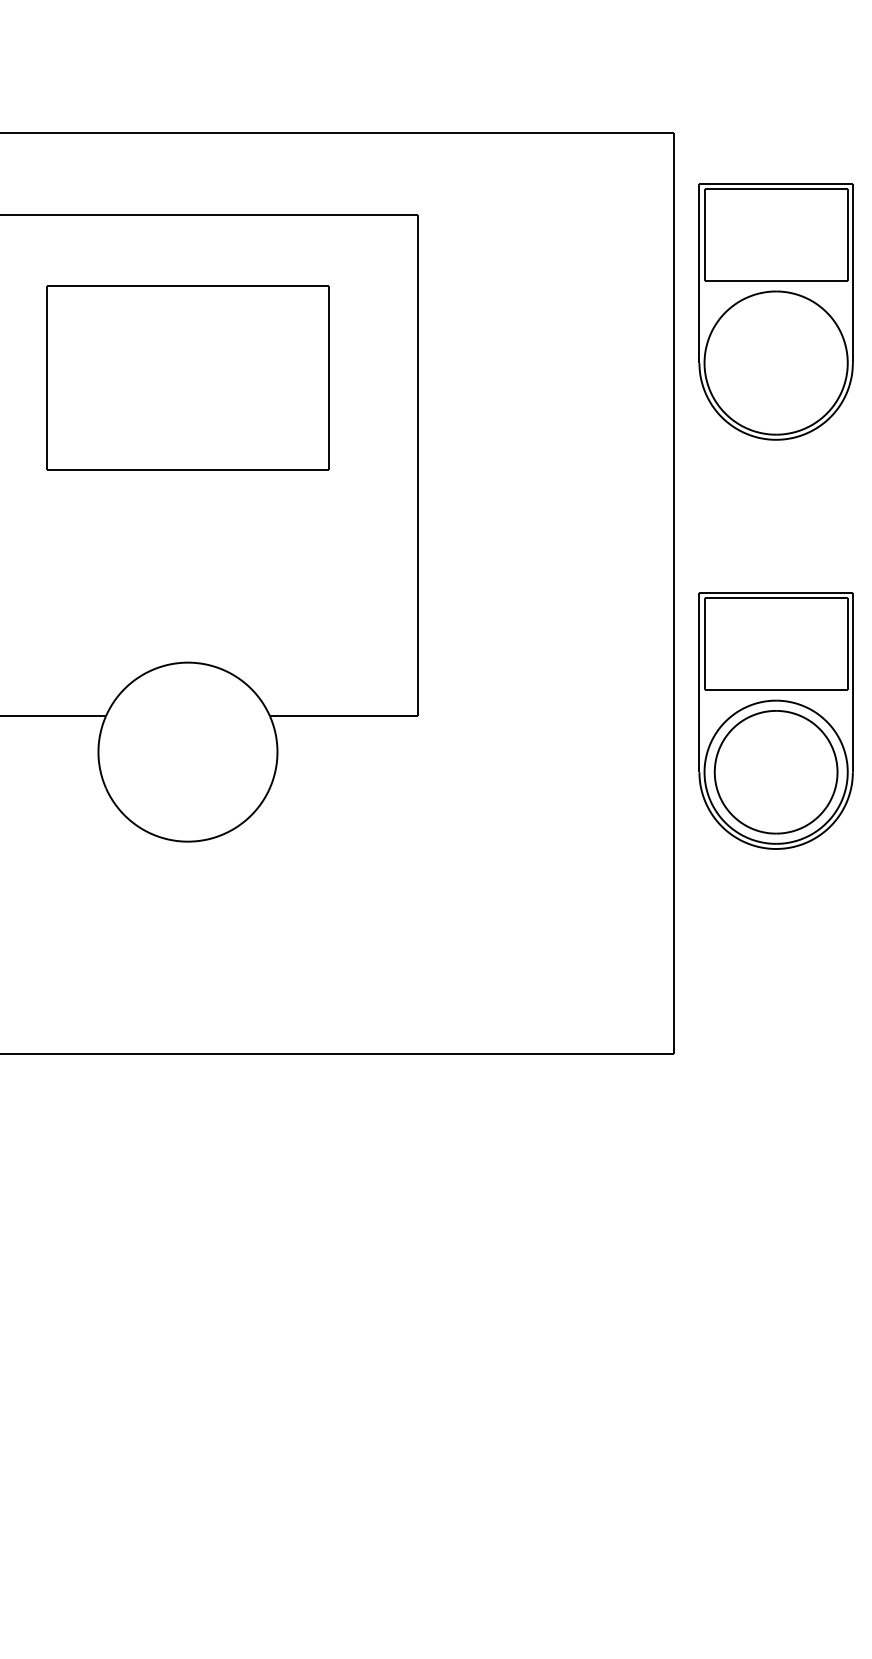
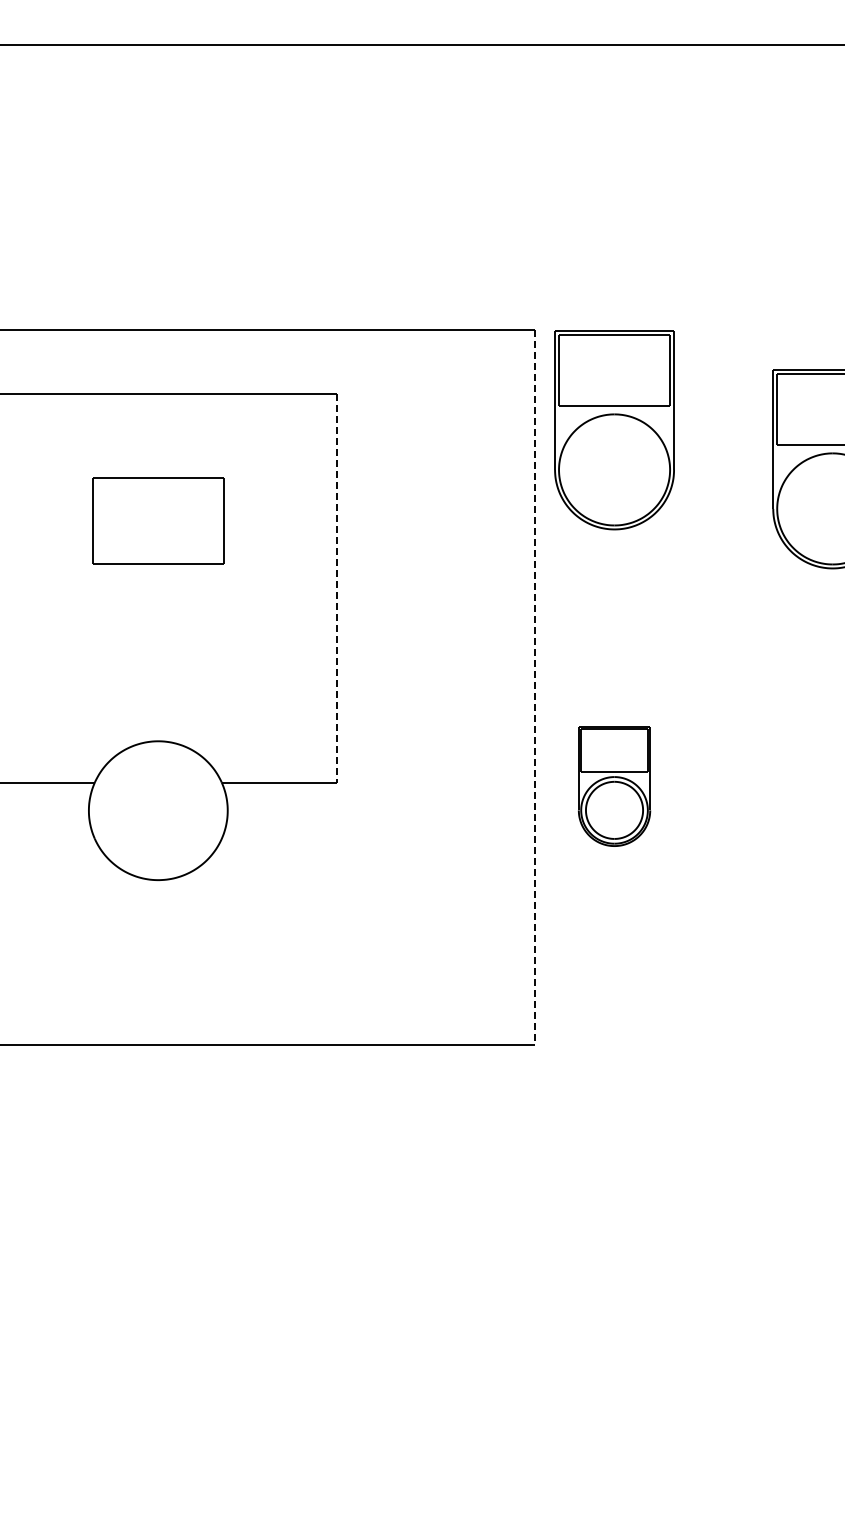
part: (776, 312) -> (614, 430), moved
part: (186, 377) -> (157, 520), size x0.6
line: (417, 465) -> (336, 588), solid -> dashed
line: (674, 593) -> (535, 687), solid -> dashed
part: (776, 720) -> (614, 786), size x0.6

